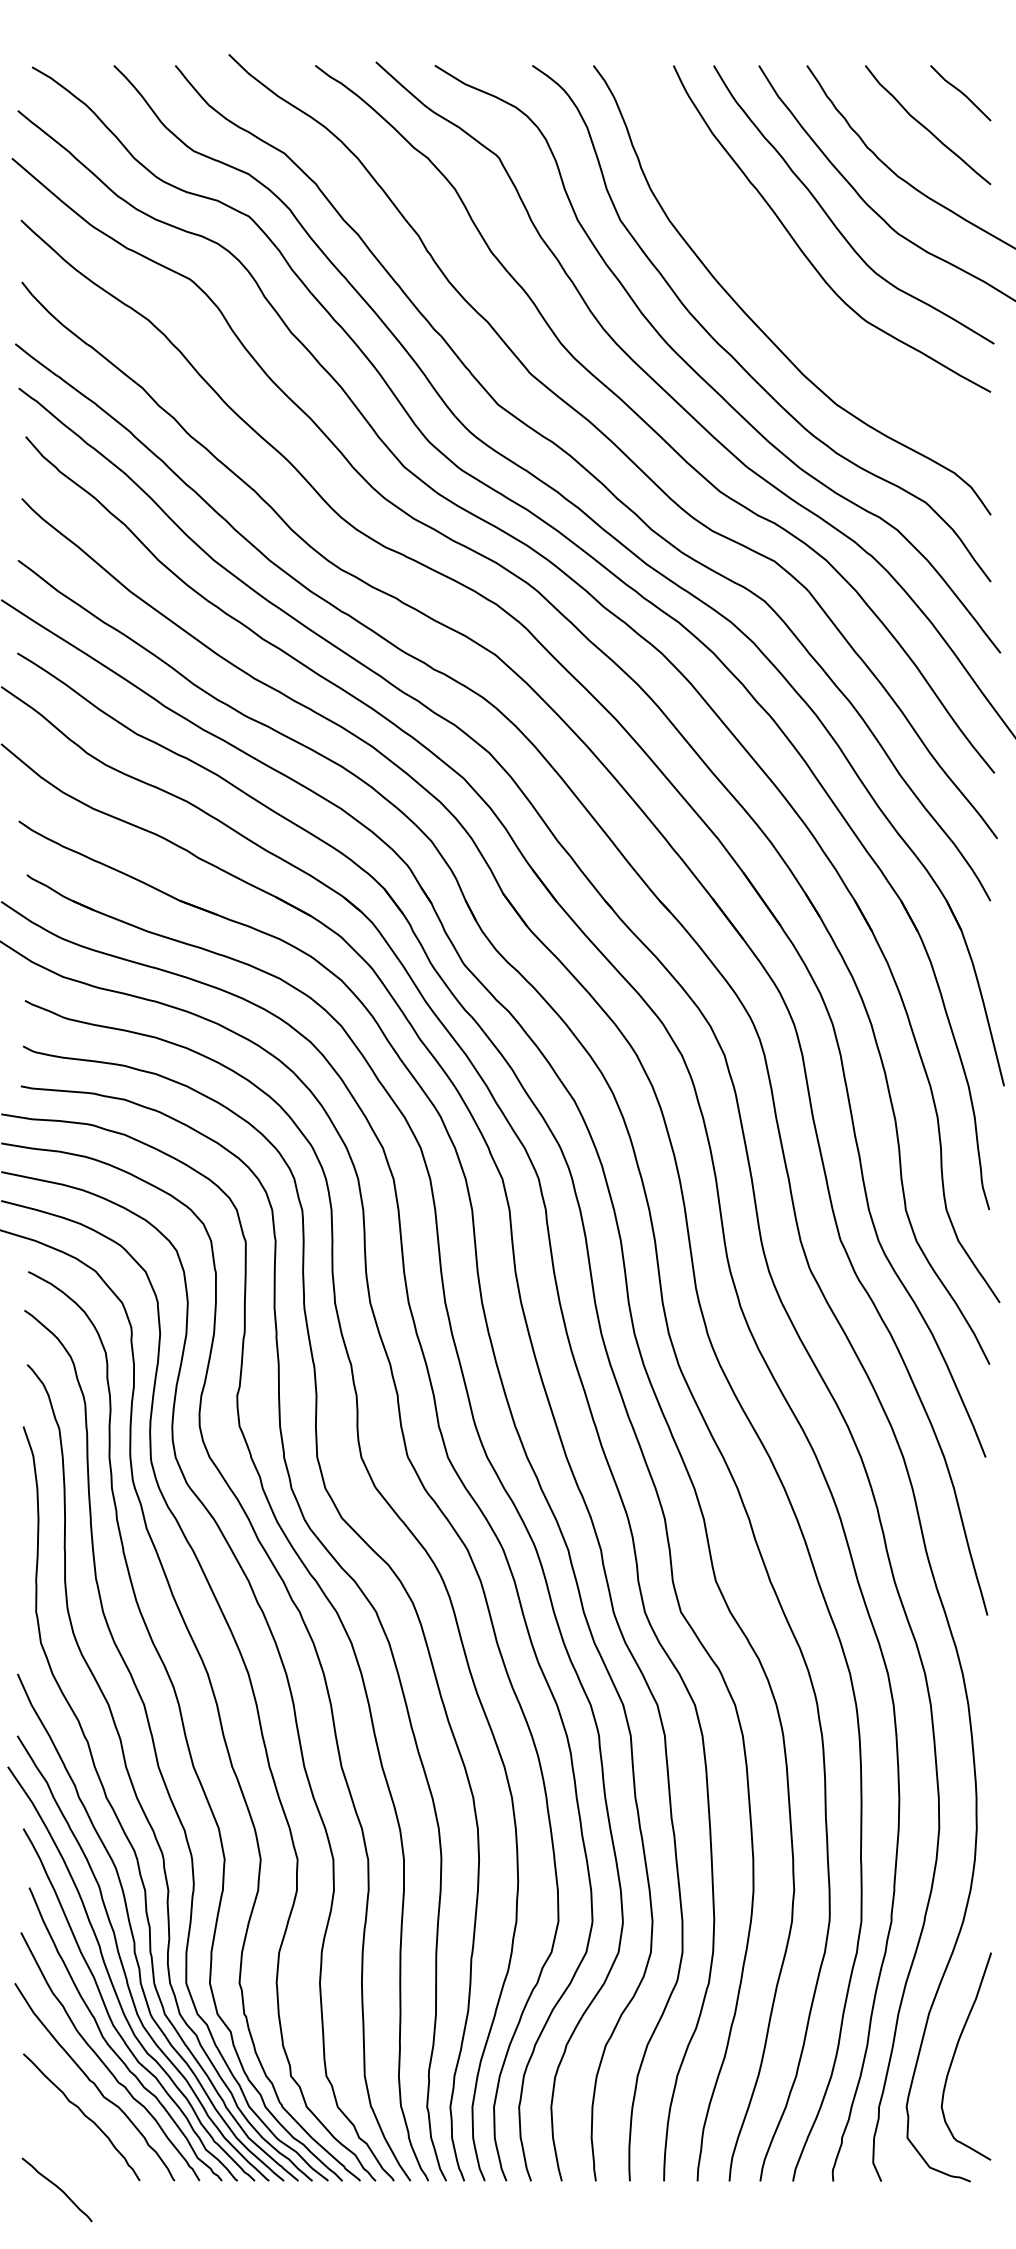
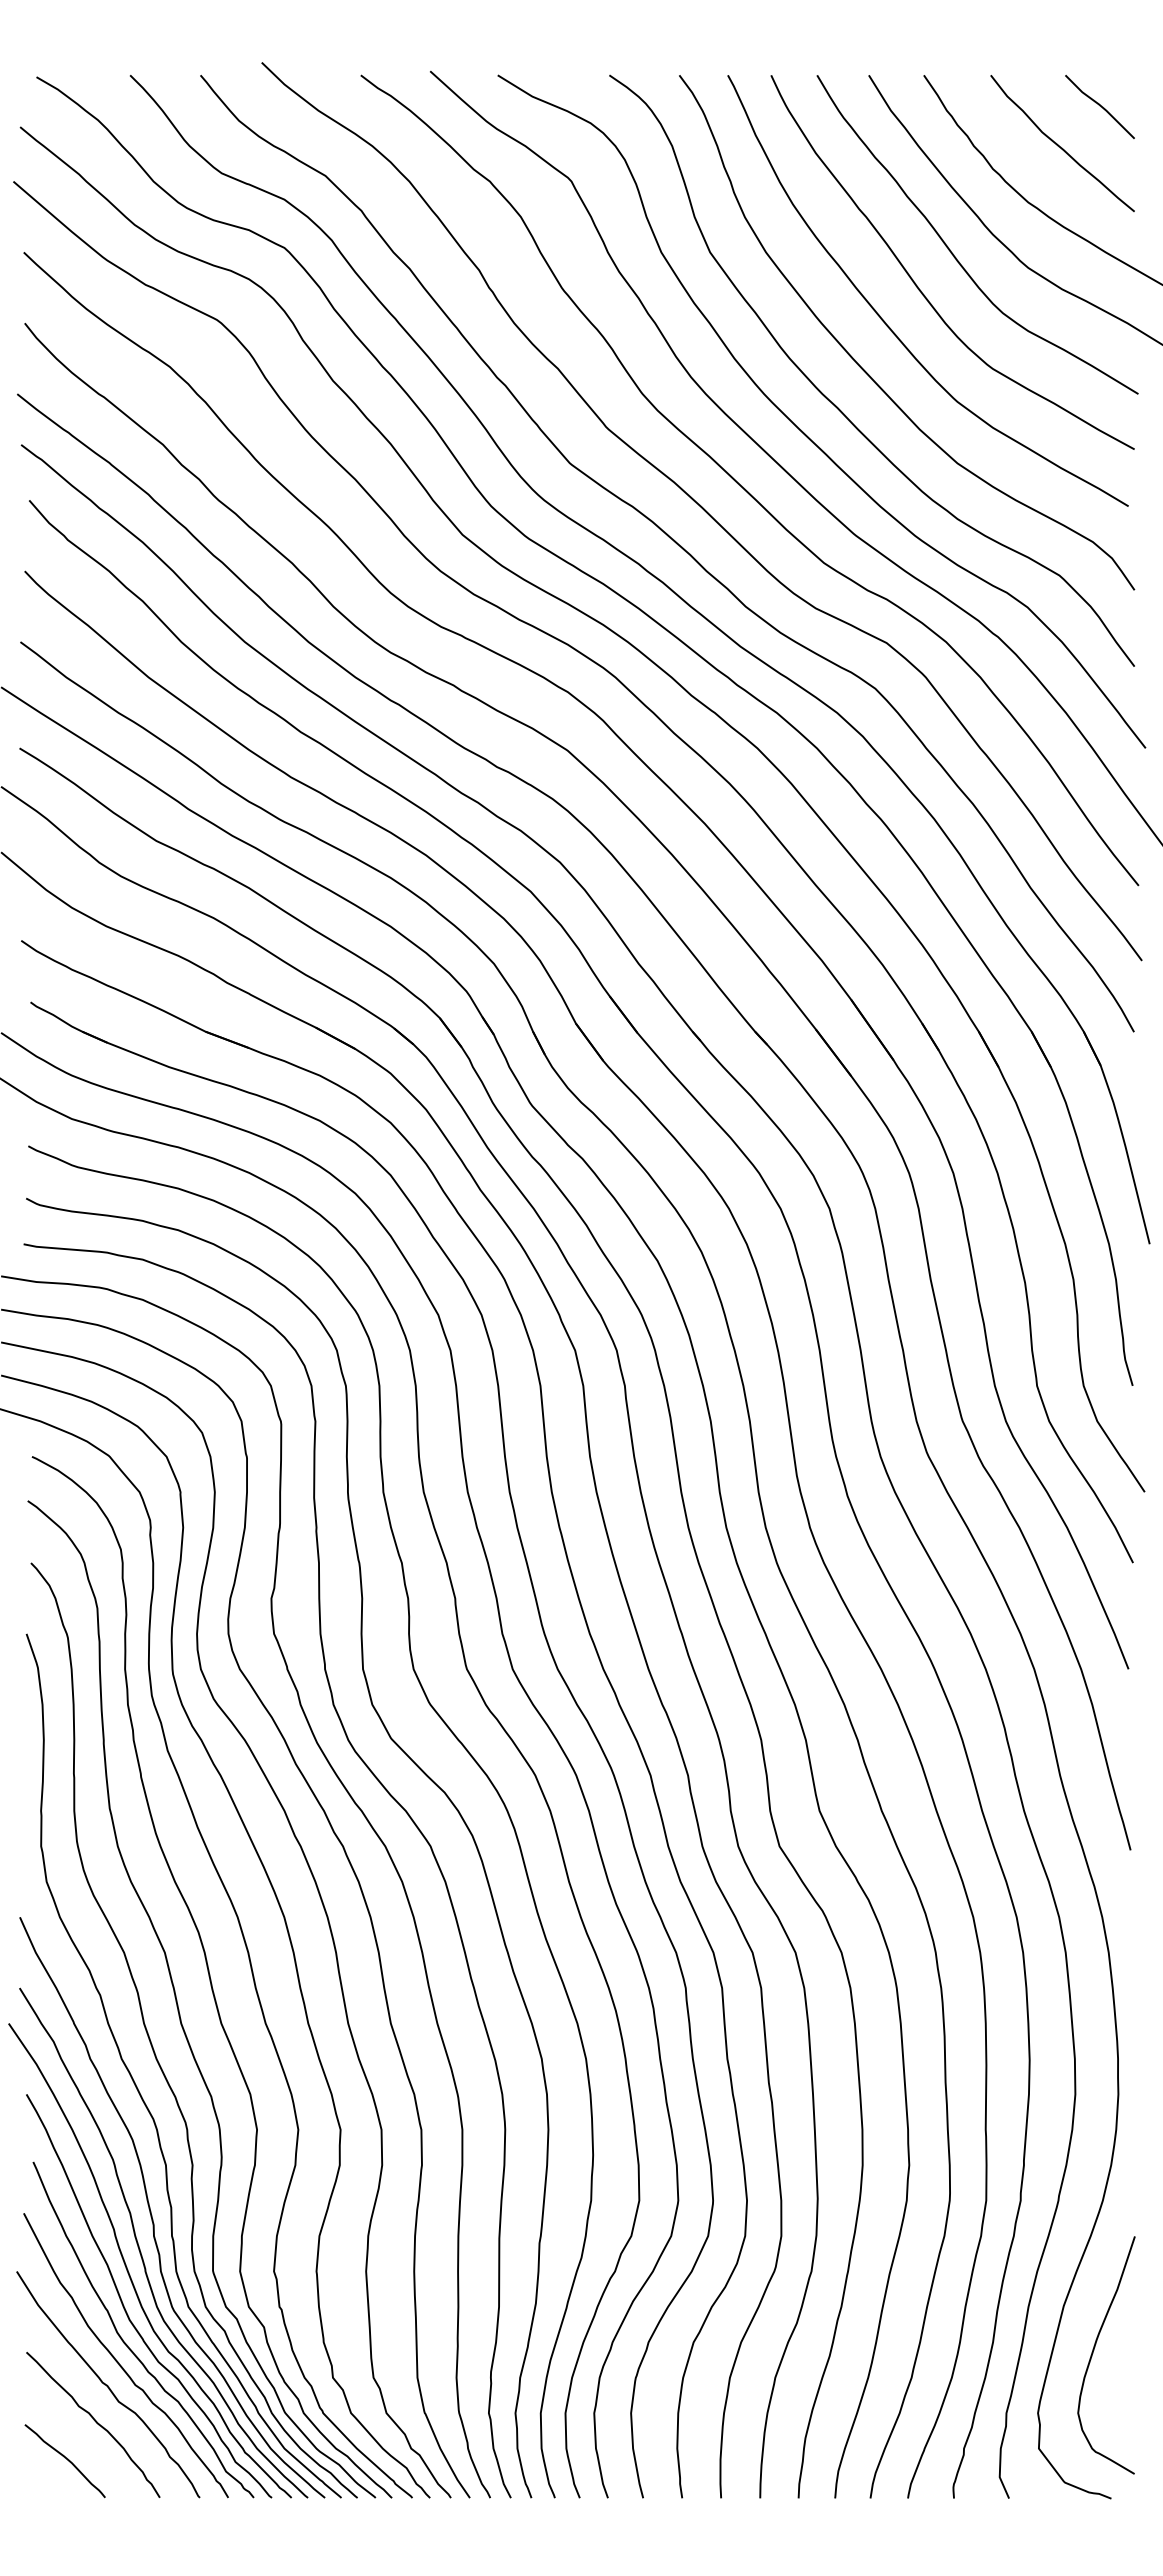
curve: (773, 280) -> (885, 321), added
curve: (58, 2188) -> (66, 2459), moved

